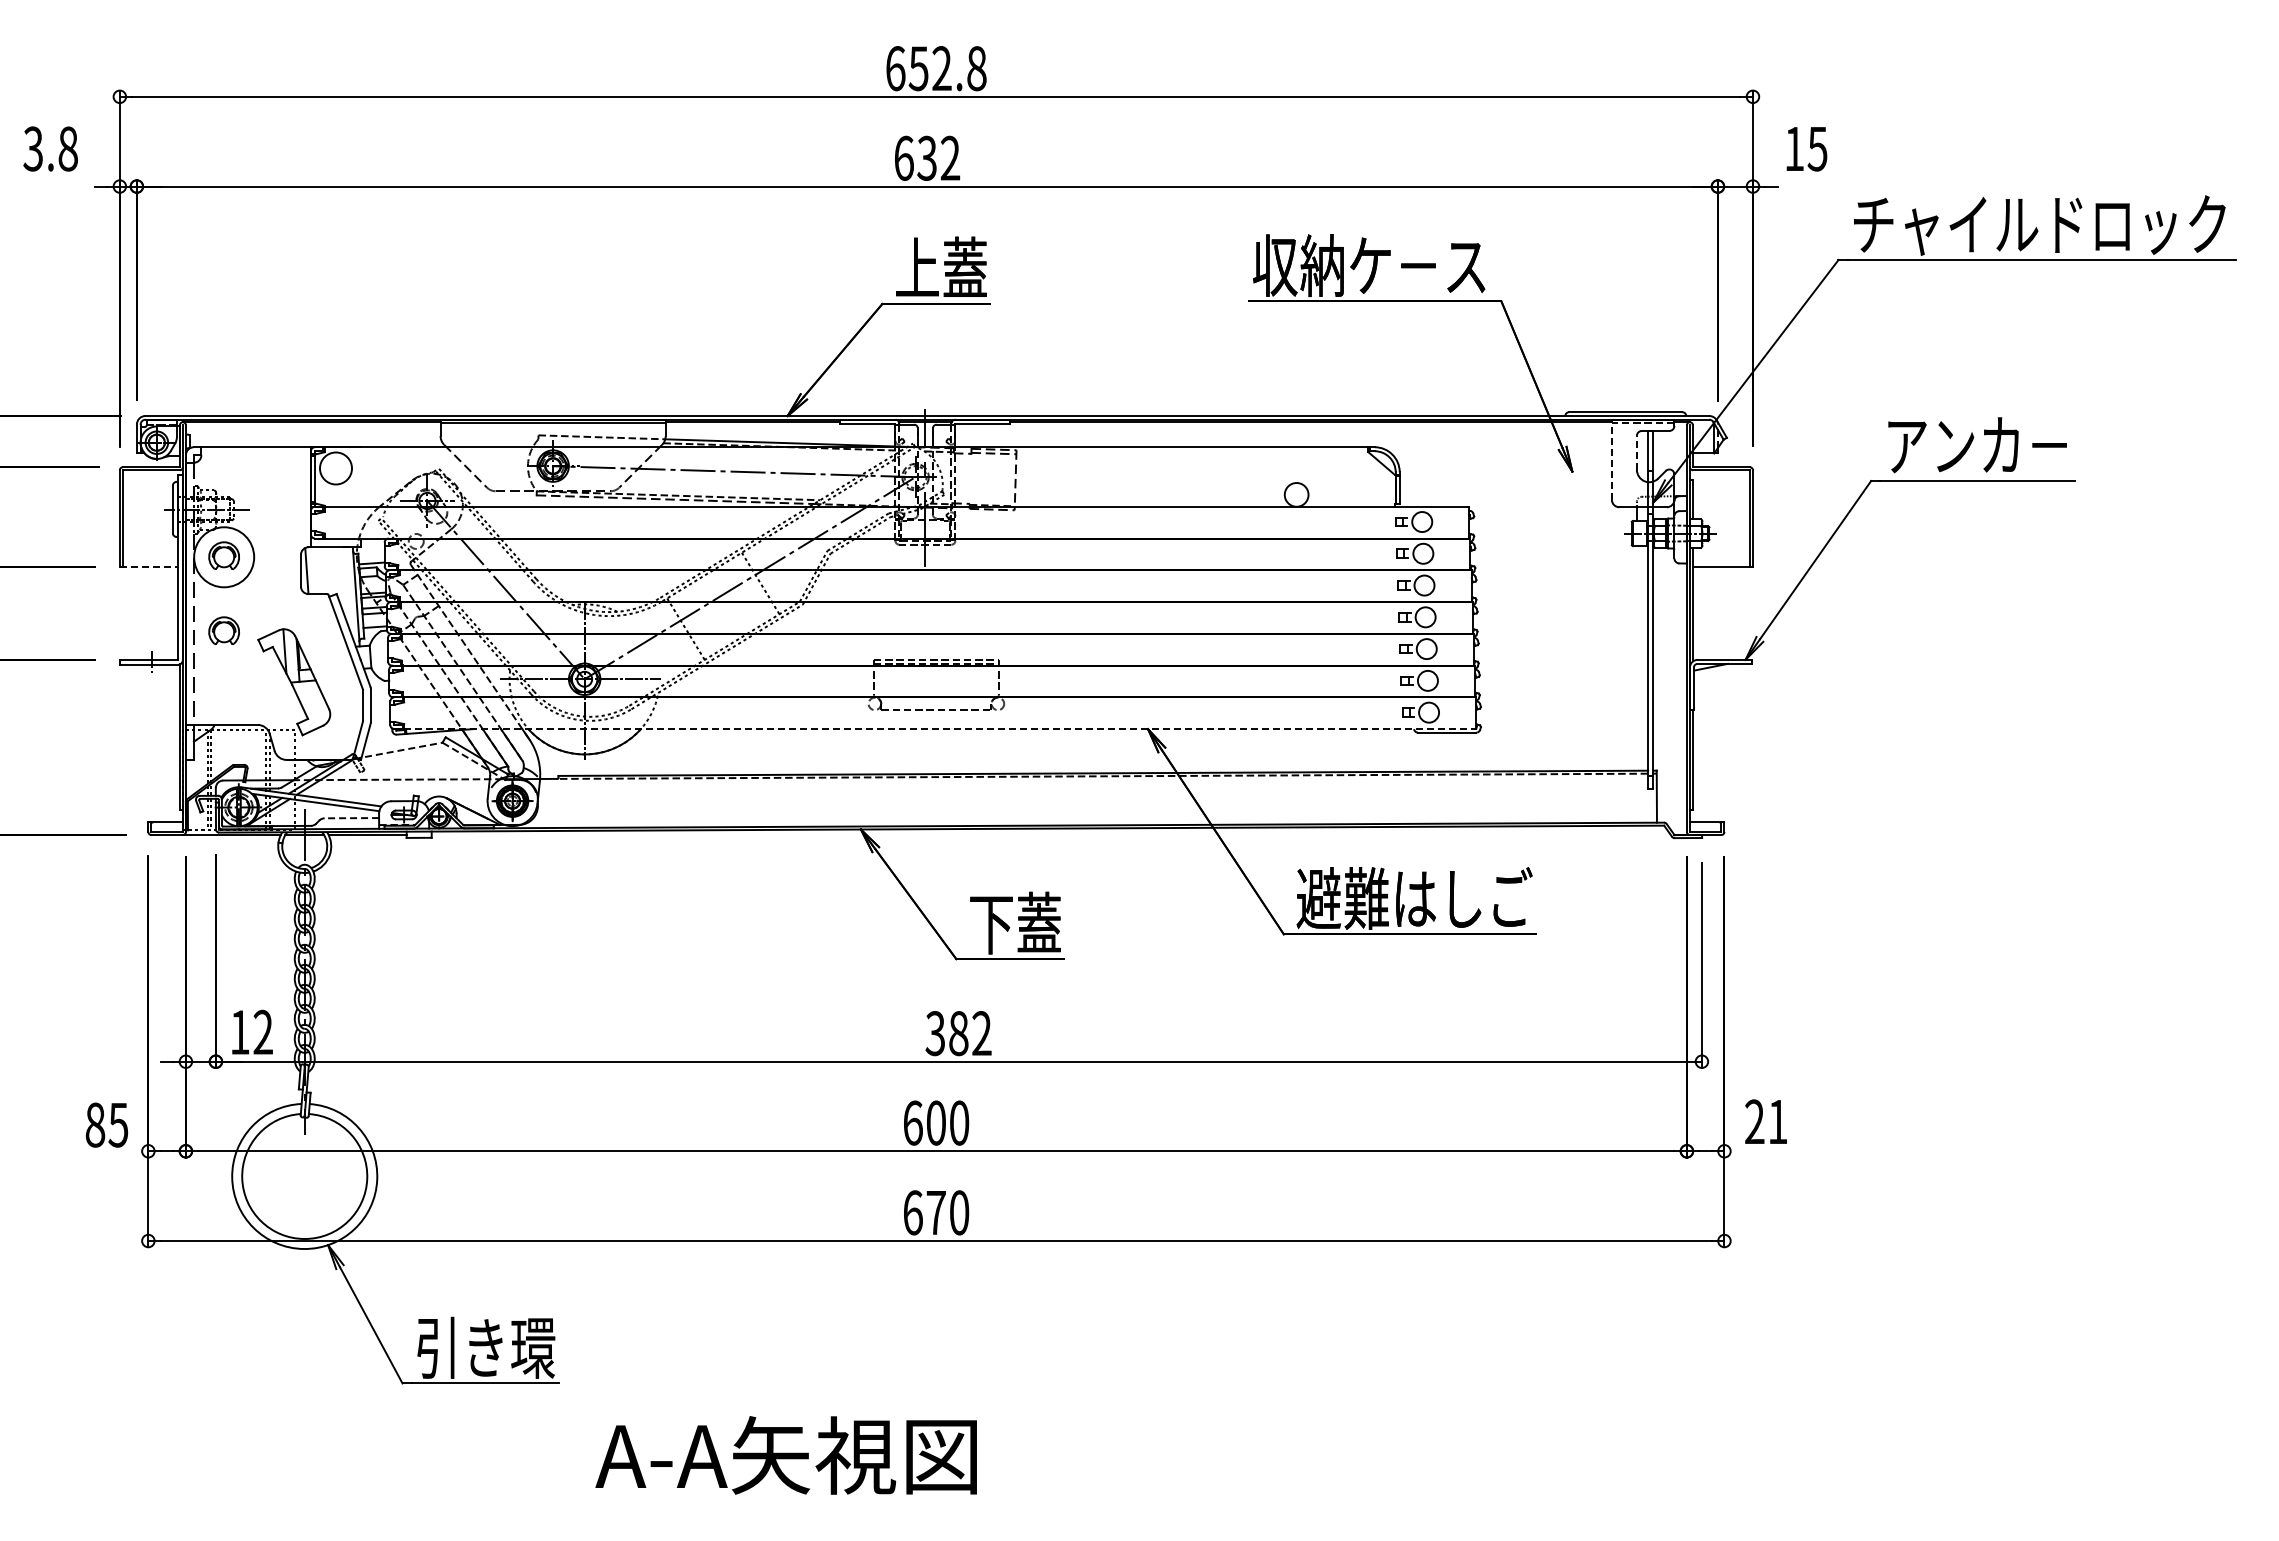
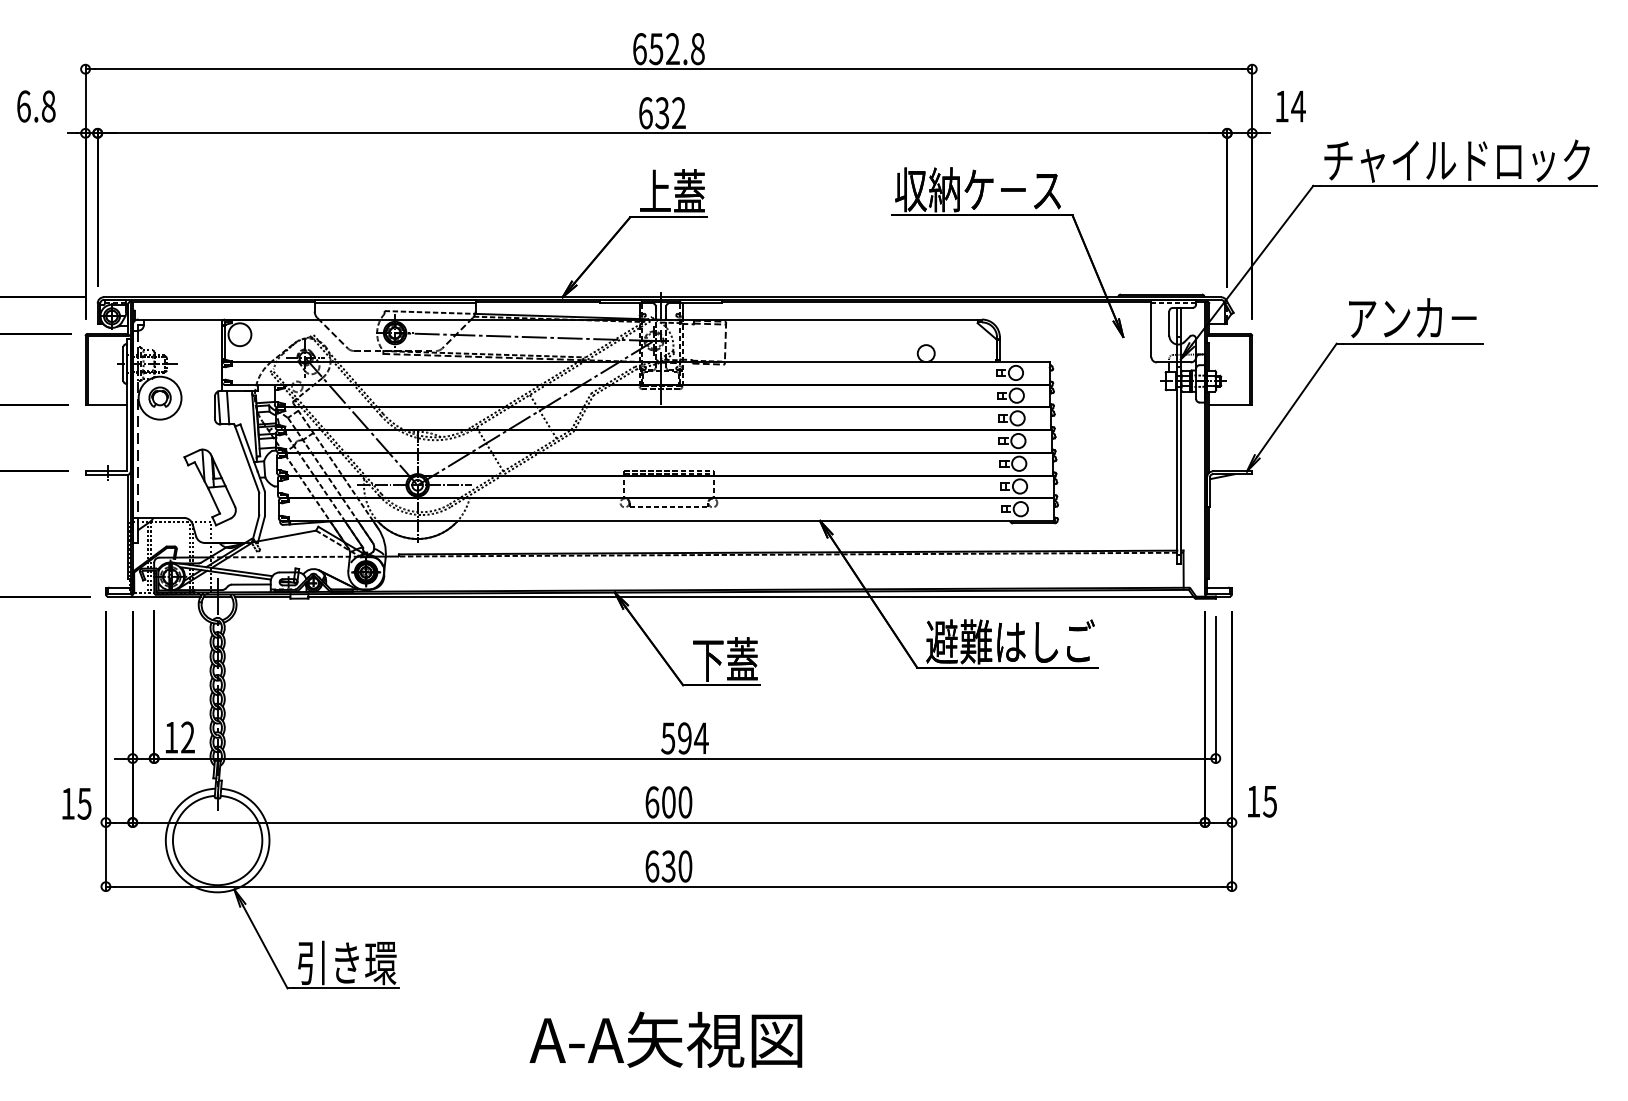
text: (33, 148) -> (23, 106), 3.8 -> 6.8
text: (1817, 149) -> (1298, 106), 15 -> 14
line: (1636, 452) -> (1169, 323), dashed -> solid
line: (1611, 459) -> (1151, 328), dashed -> solid
line: (149, 567) -> (106, 405), dashed -> solid
line: (319, 570) -> (228, 407), added
part: (223, 630) -> (159, 450), removed
line: (940, 729) -> (671, 521), dashed -> solid
line: (398, 750) -> (284, 536), dashed -> solid
line: (351, 818) -> (251, 584), dashed -> solid
line: (1050, 834) -> (750, 596), added
text: (958, 1033) -> (684, 738), 382 -> 594
text: (1766, 1121) -> (1261, 801), 21 -> 15
text: (95, 1124) -> (68, 803), 85 -> 15
text: (935, 1212) -> (668, 866), 670 -> 630
text: (785, 1455) -> (665, 1039), moved

